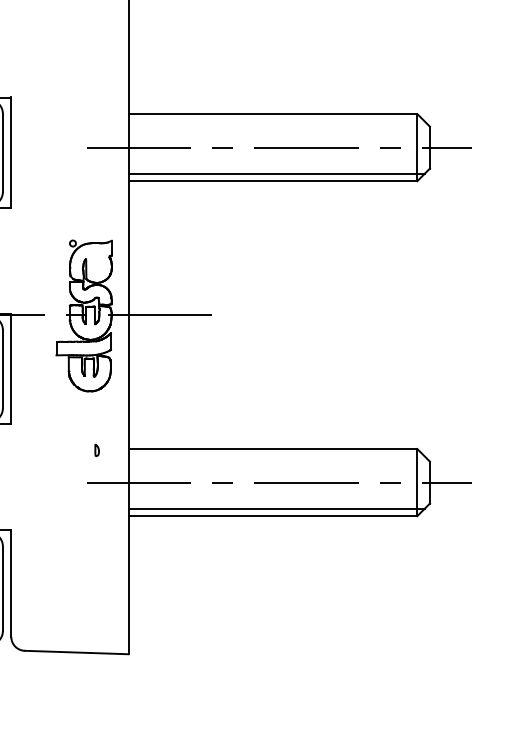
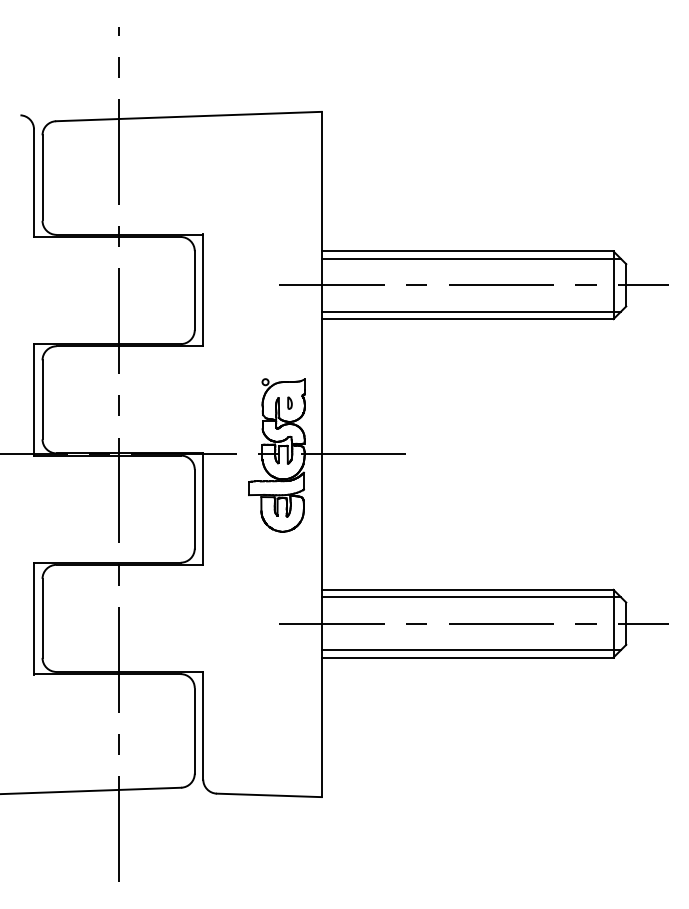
line: (275, 121) -> (470, 258), added
part: (96, 449) -> (289, 402), moved
line: (275, 456) -> (470, 597), added

